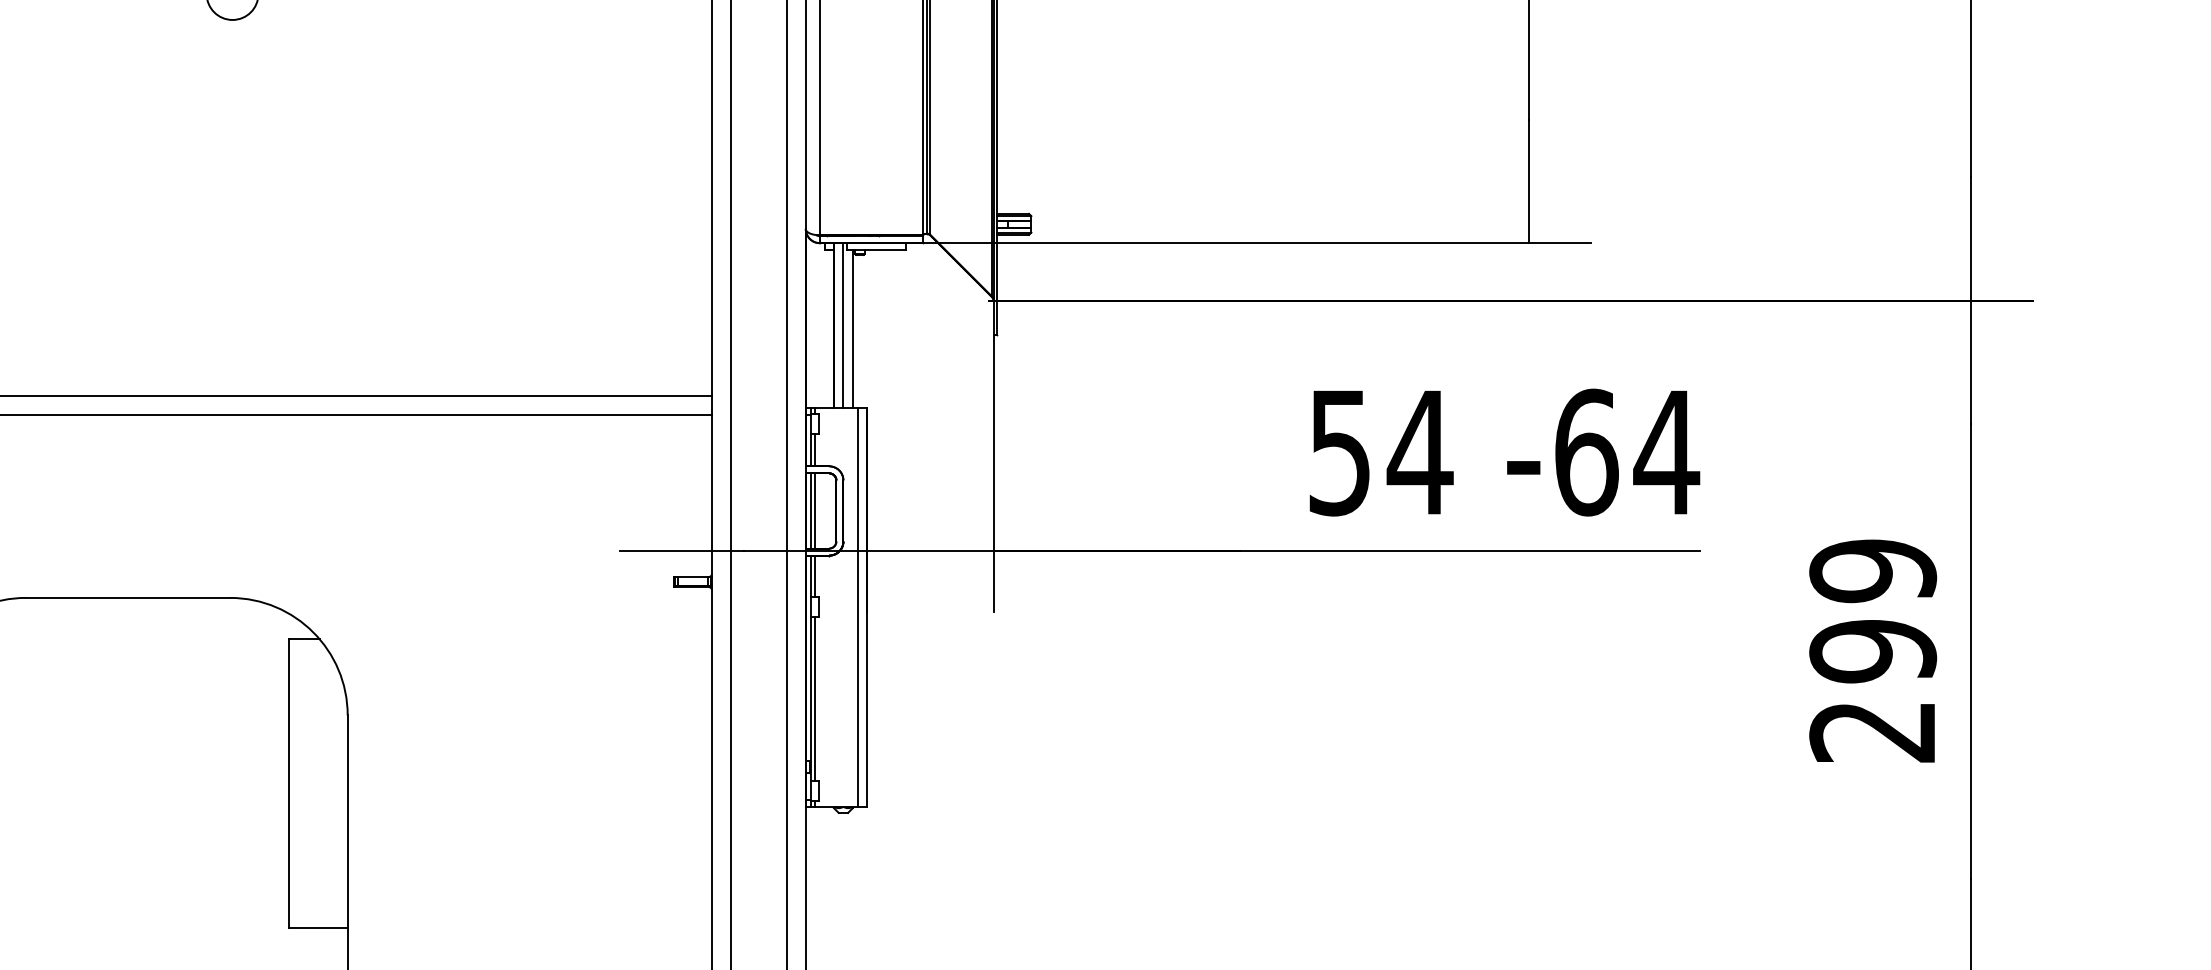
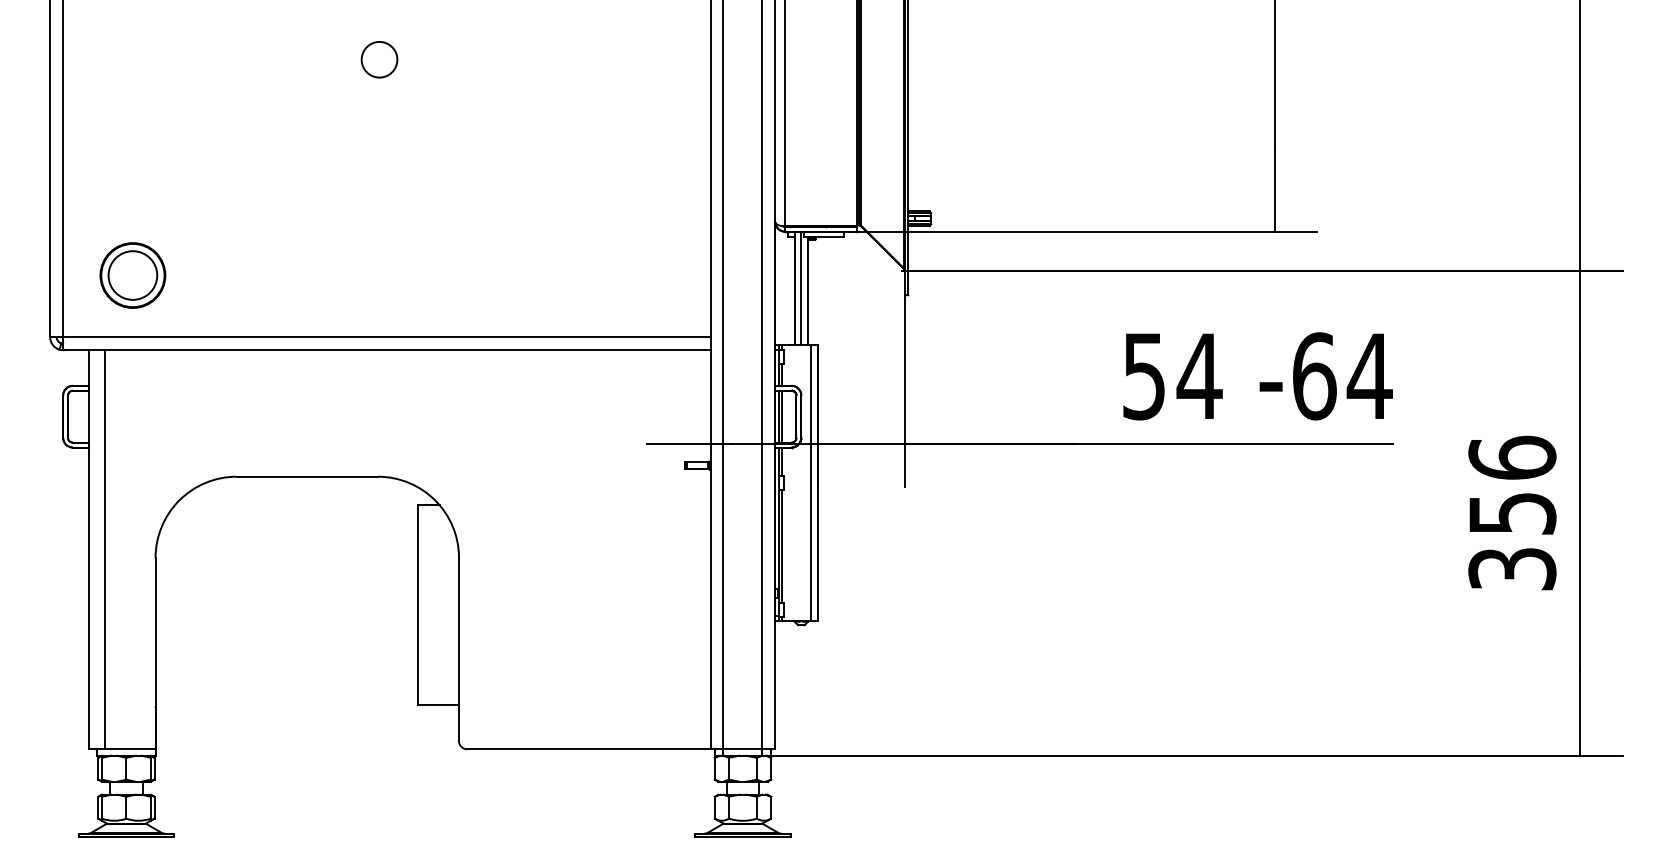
text: (1873, 649) -> (1512, 512), 299 -> 356

